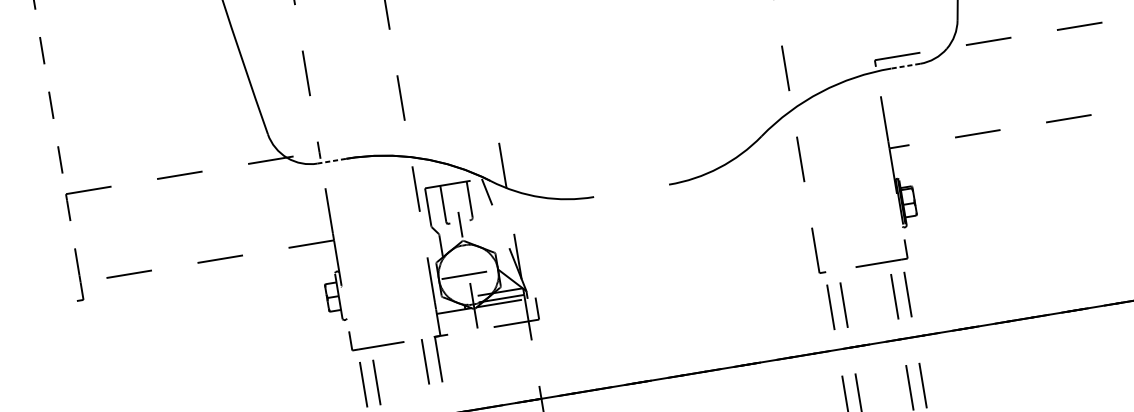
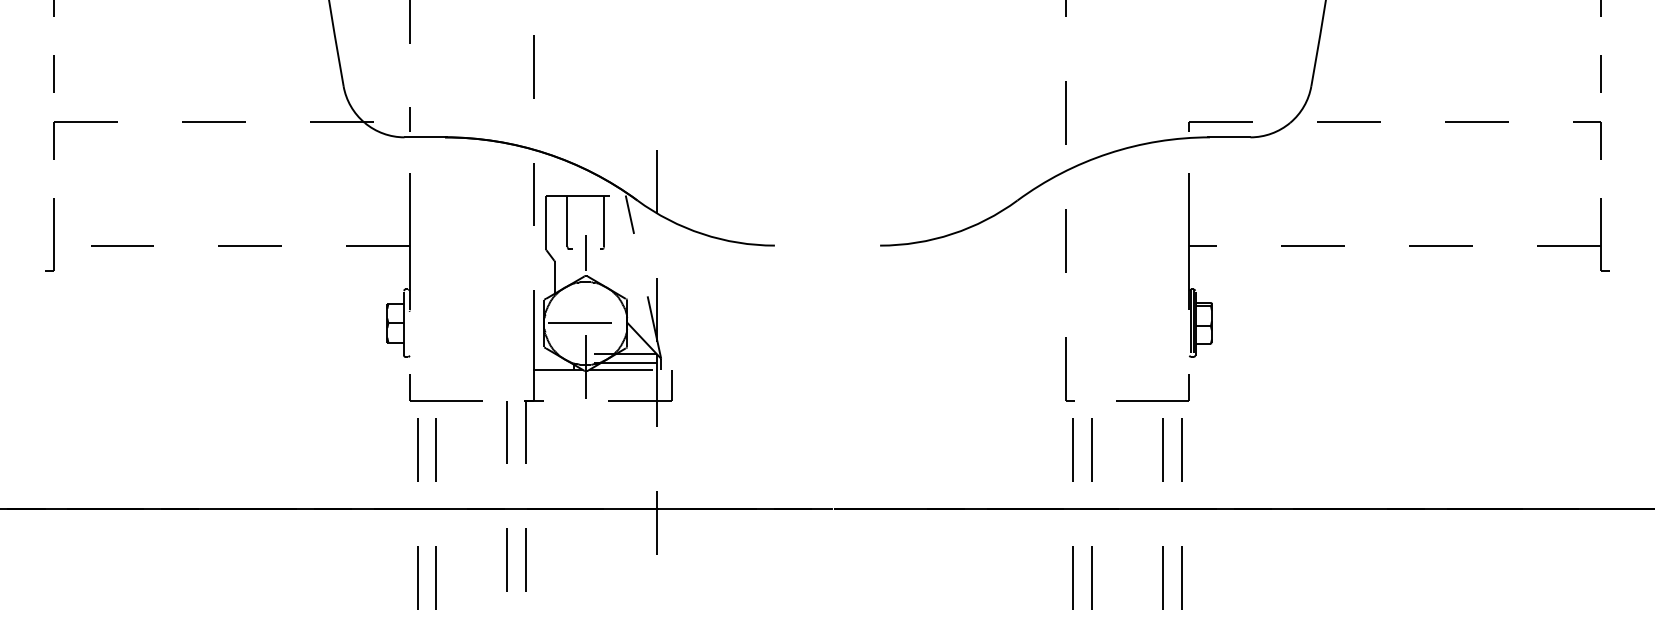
line: (904, 66) -> (1228, 137), dashed -> solid
line: (333, 161) -> (426, 137), dashed -> solid

